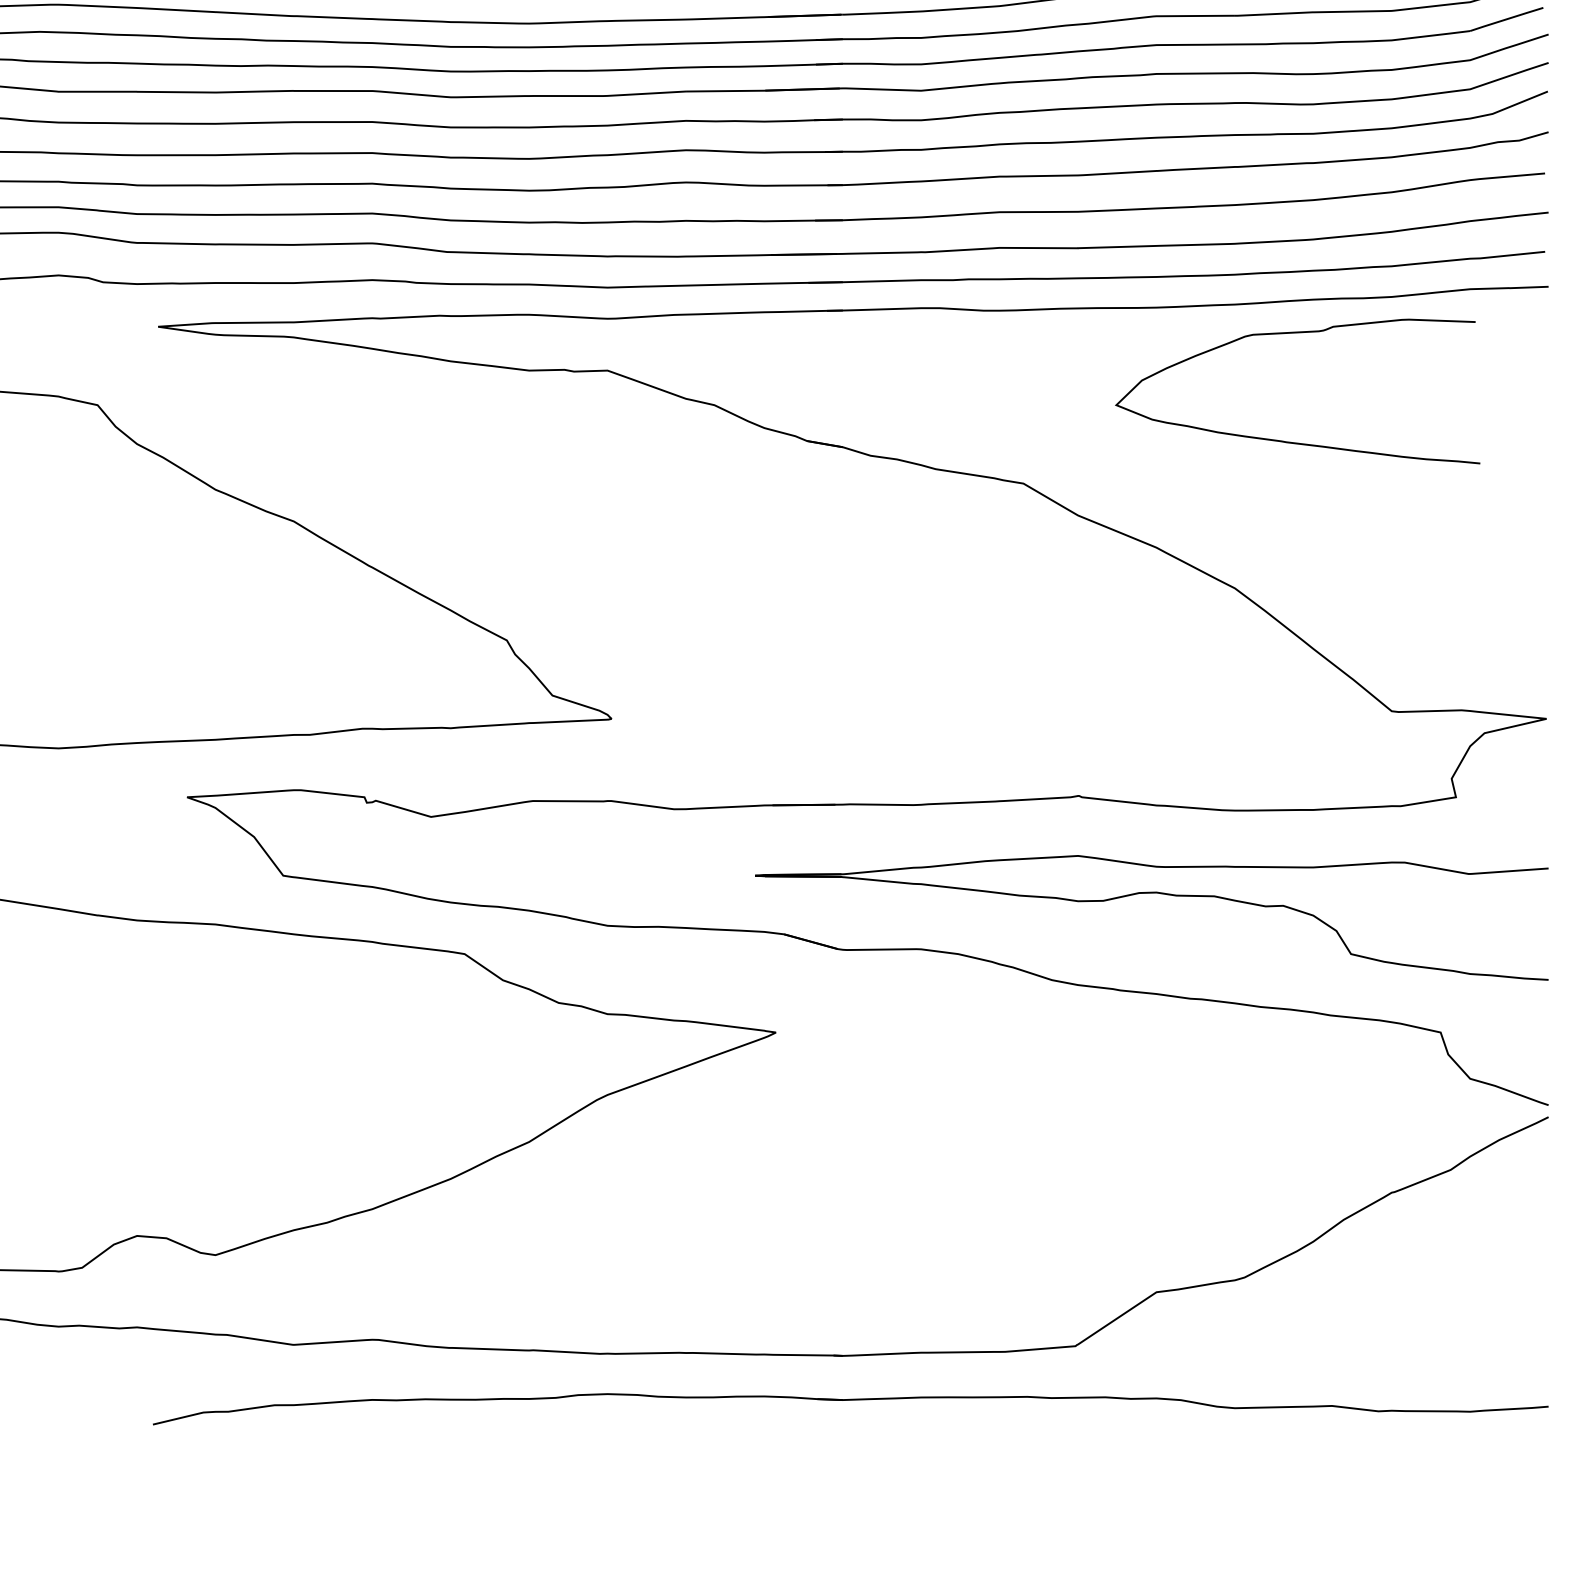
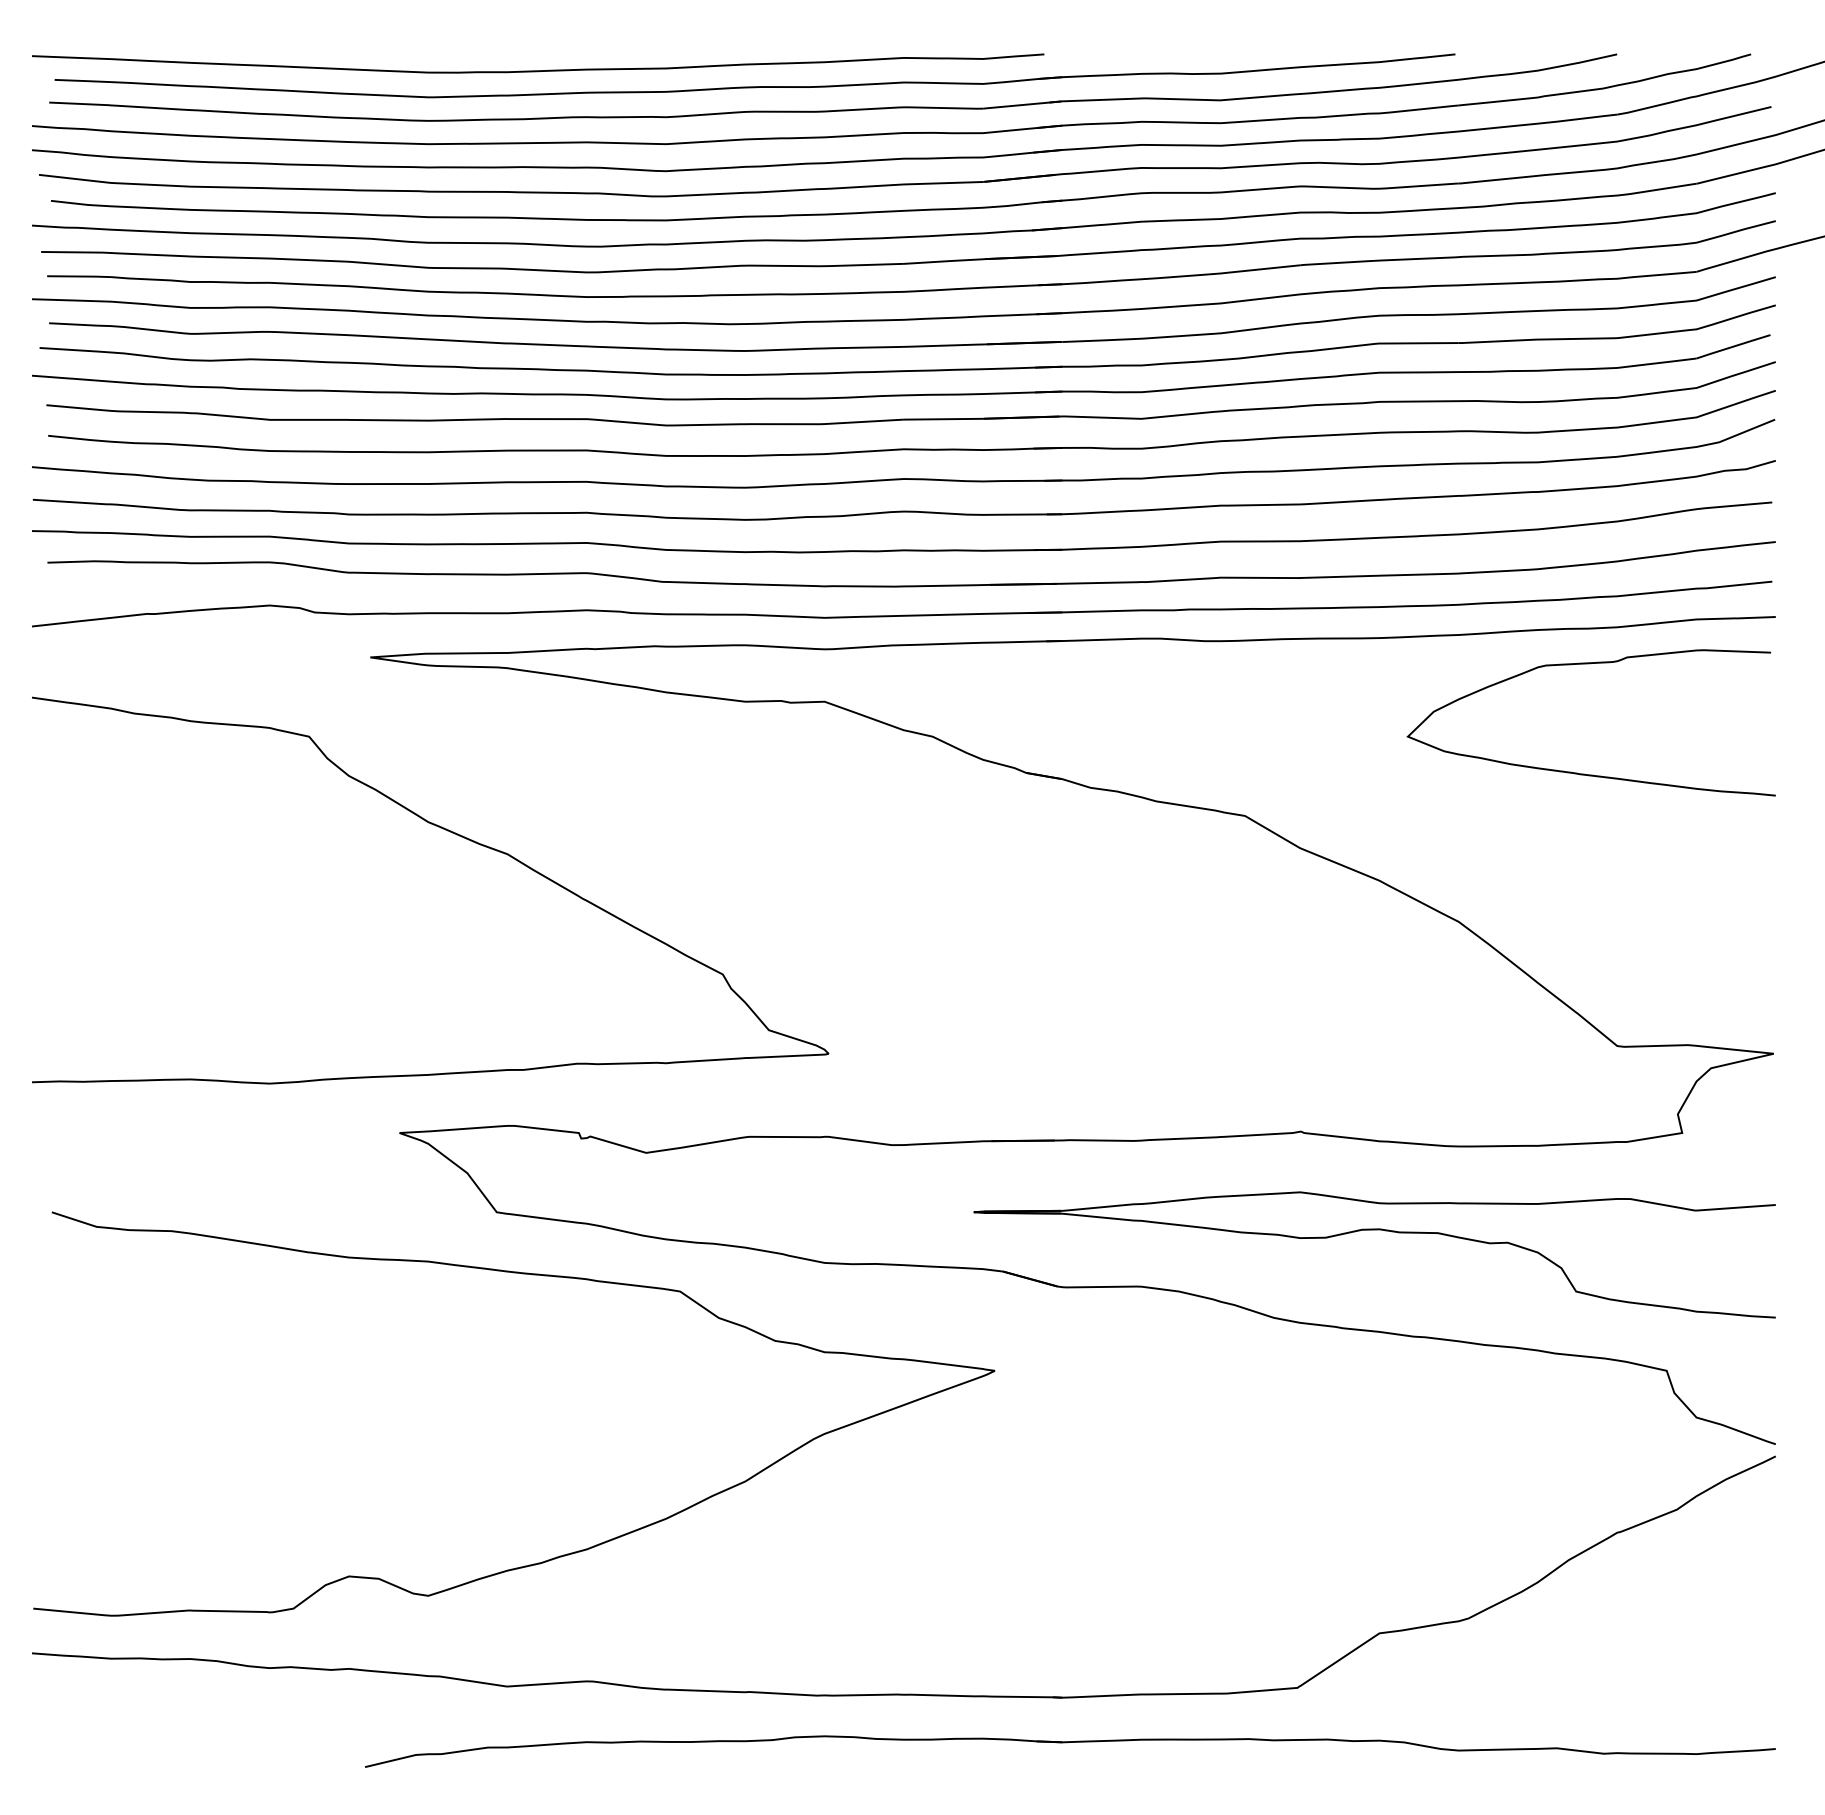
curve: (1291, 441) -> (1584, 773), moved

